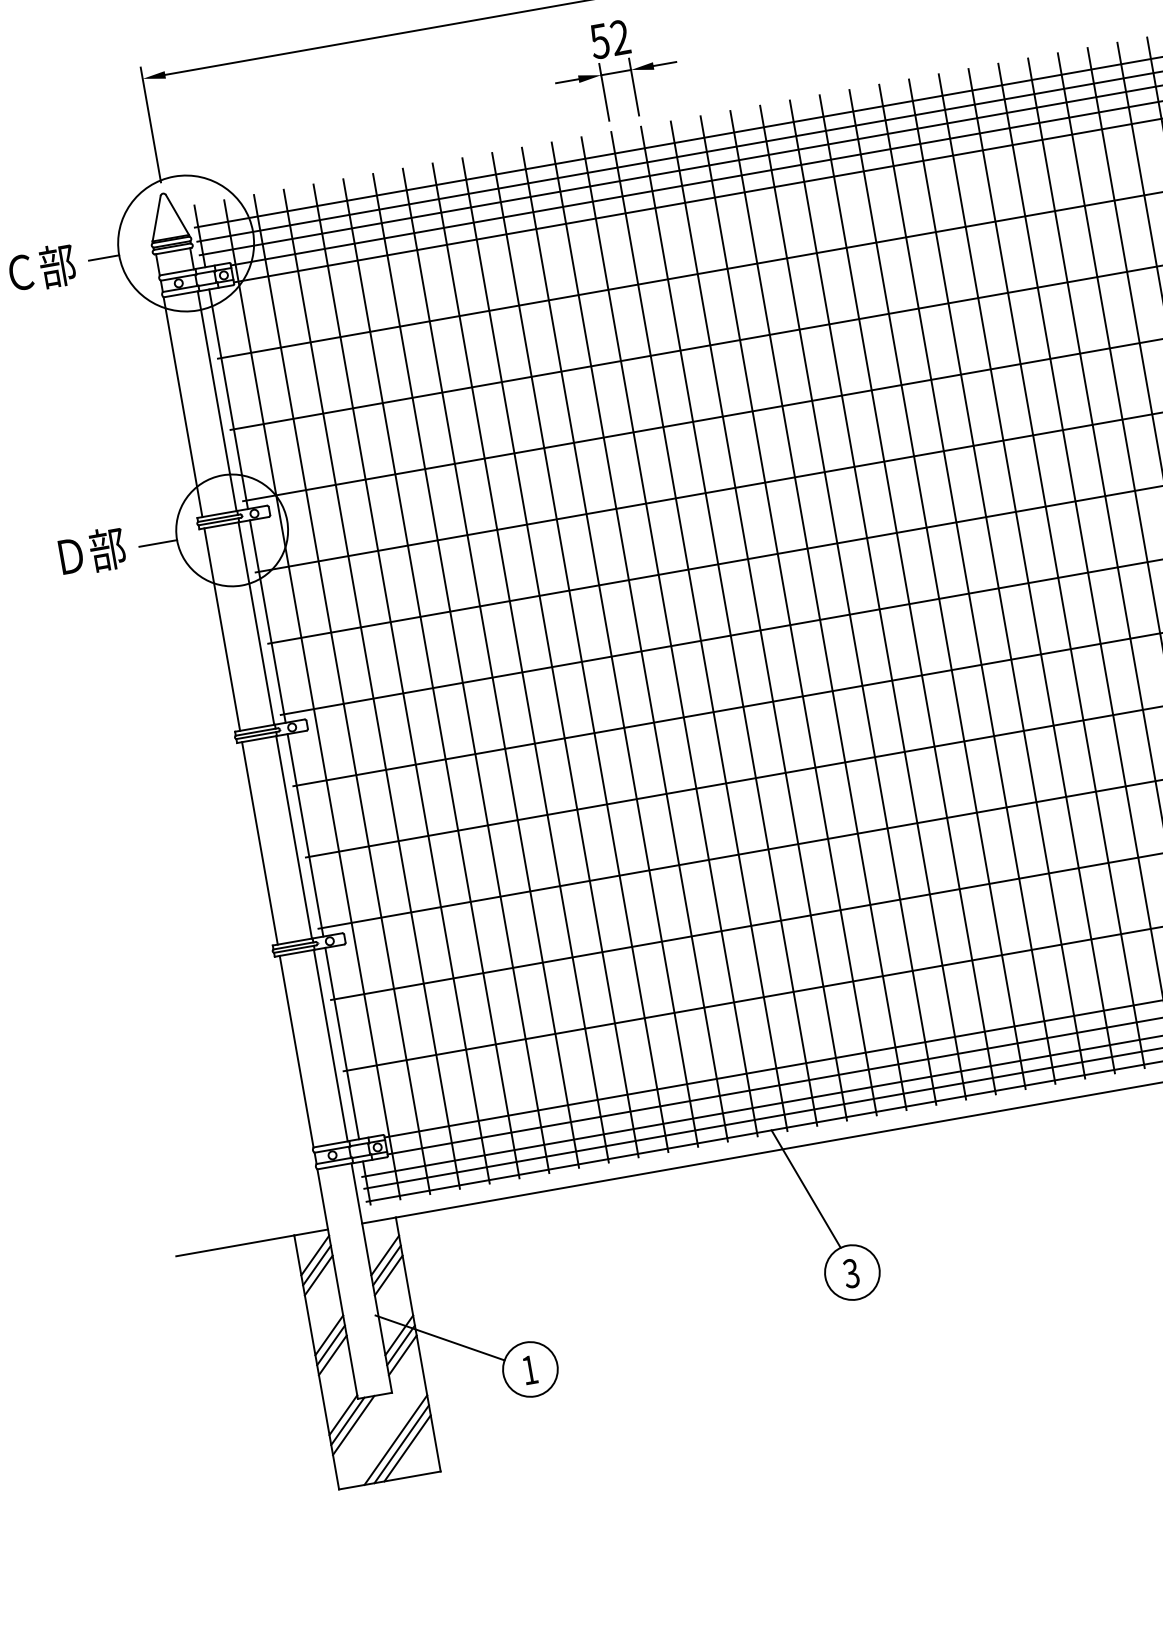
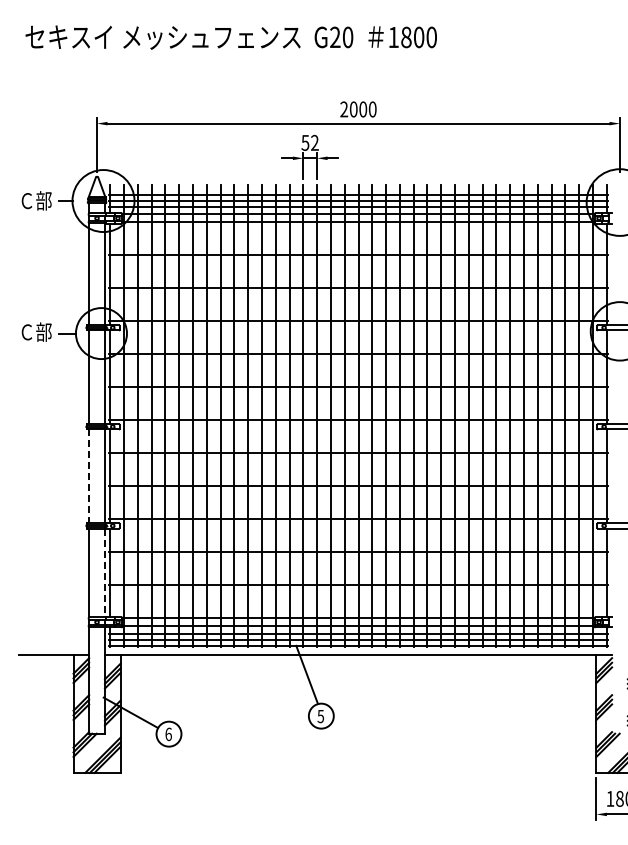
text: (69, 556) -> (26, 332), Ｄ部 -> Ｃ部
line: (260, 843) -> (89, 476), solid -> dashed
line: (330, 1047) -> (104, 573), solid -> dashed
text: (850, 1271) -> (320, 715), 3 -> 5
text: (529, 1370) -> (168, 734), 1 -> 6

